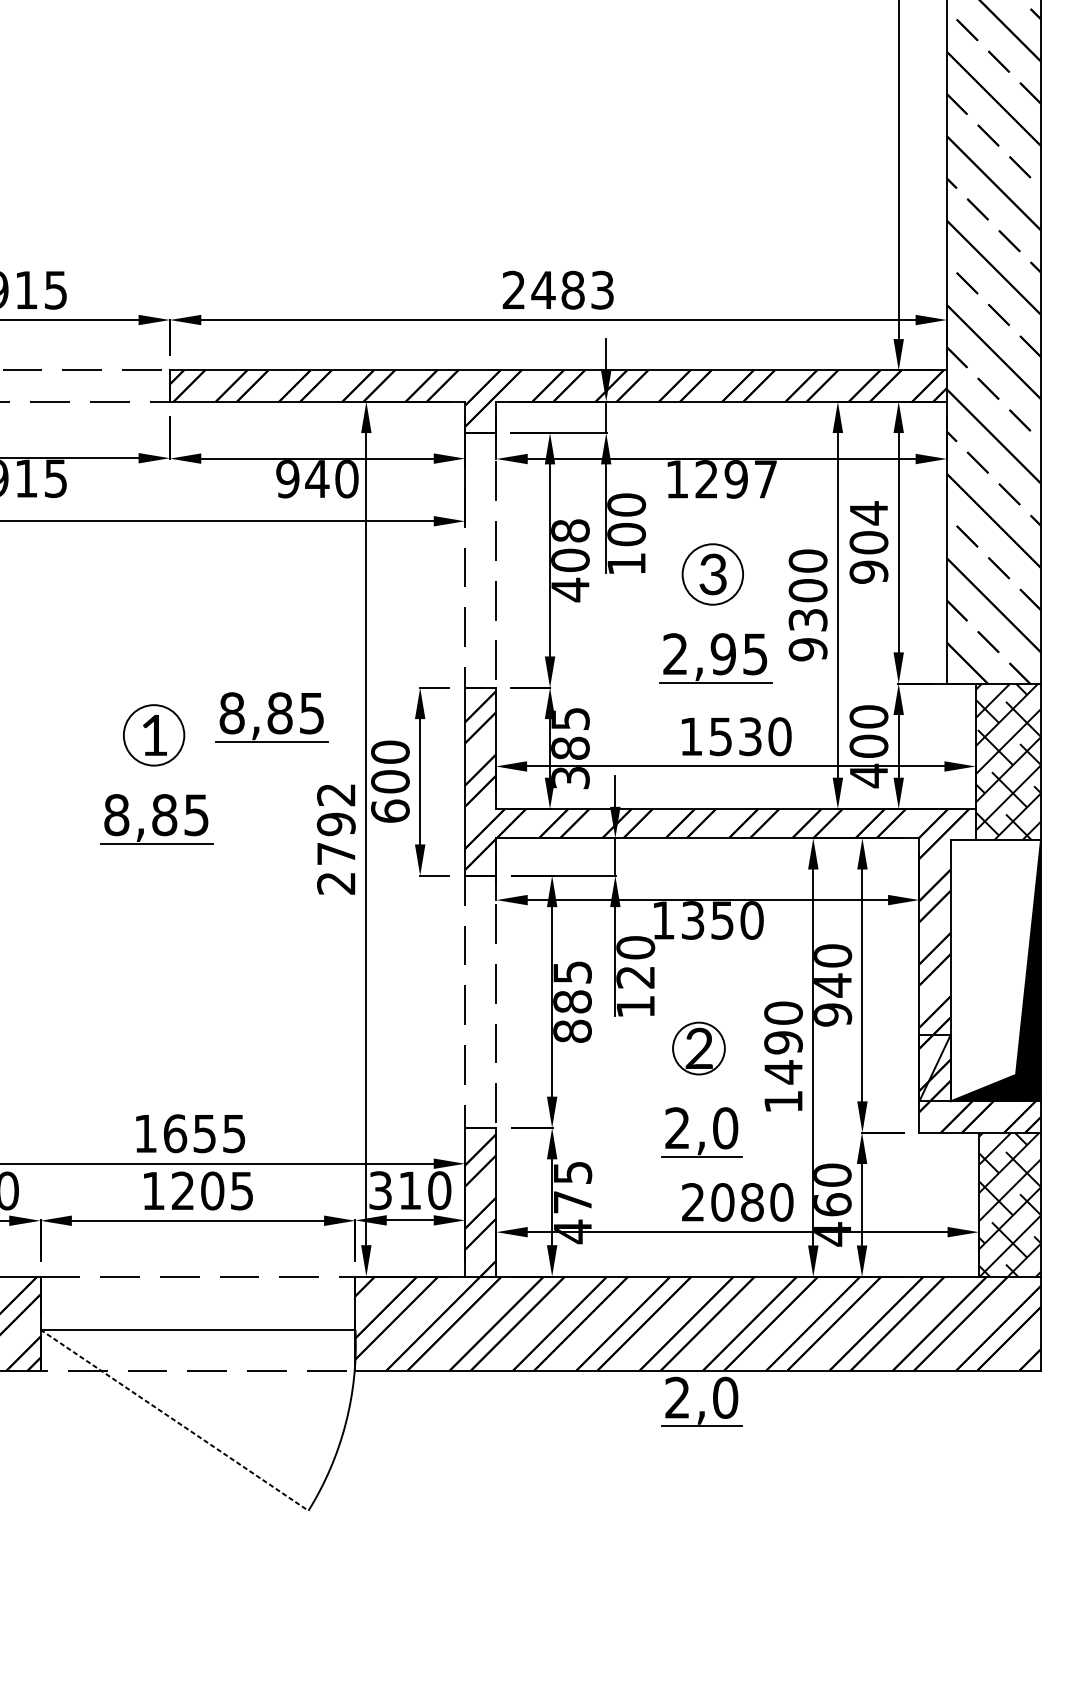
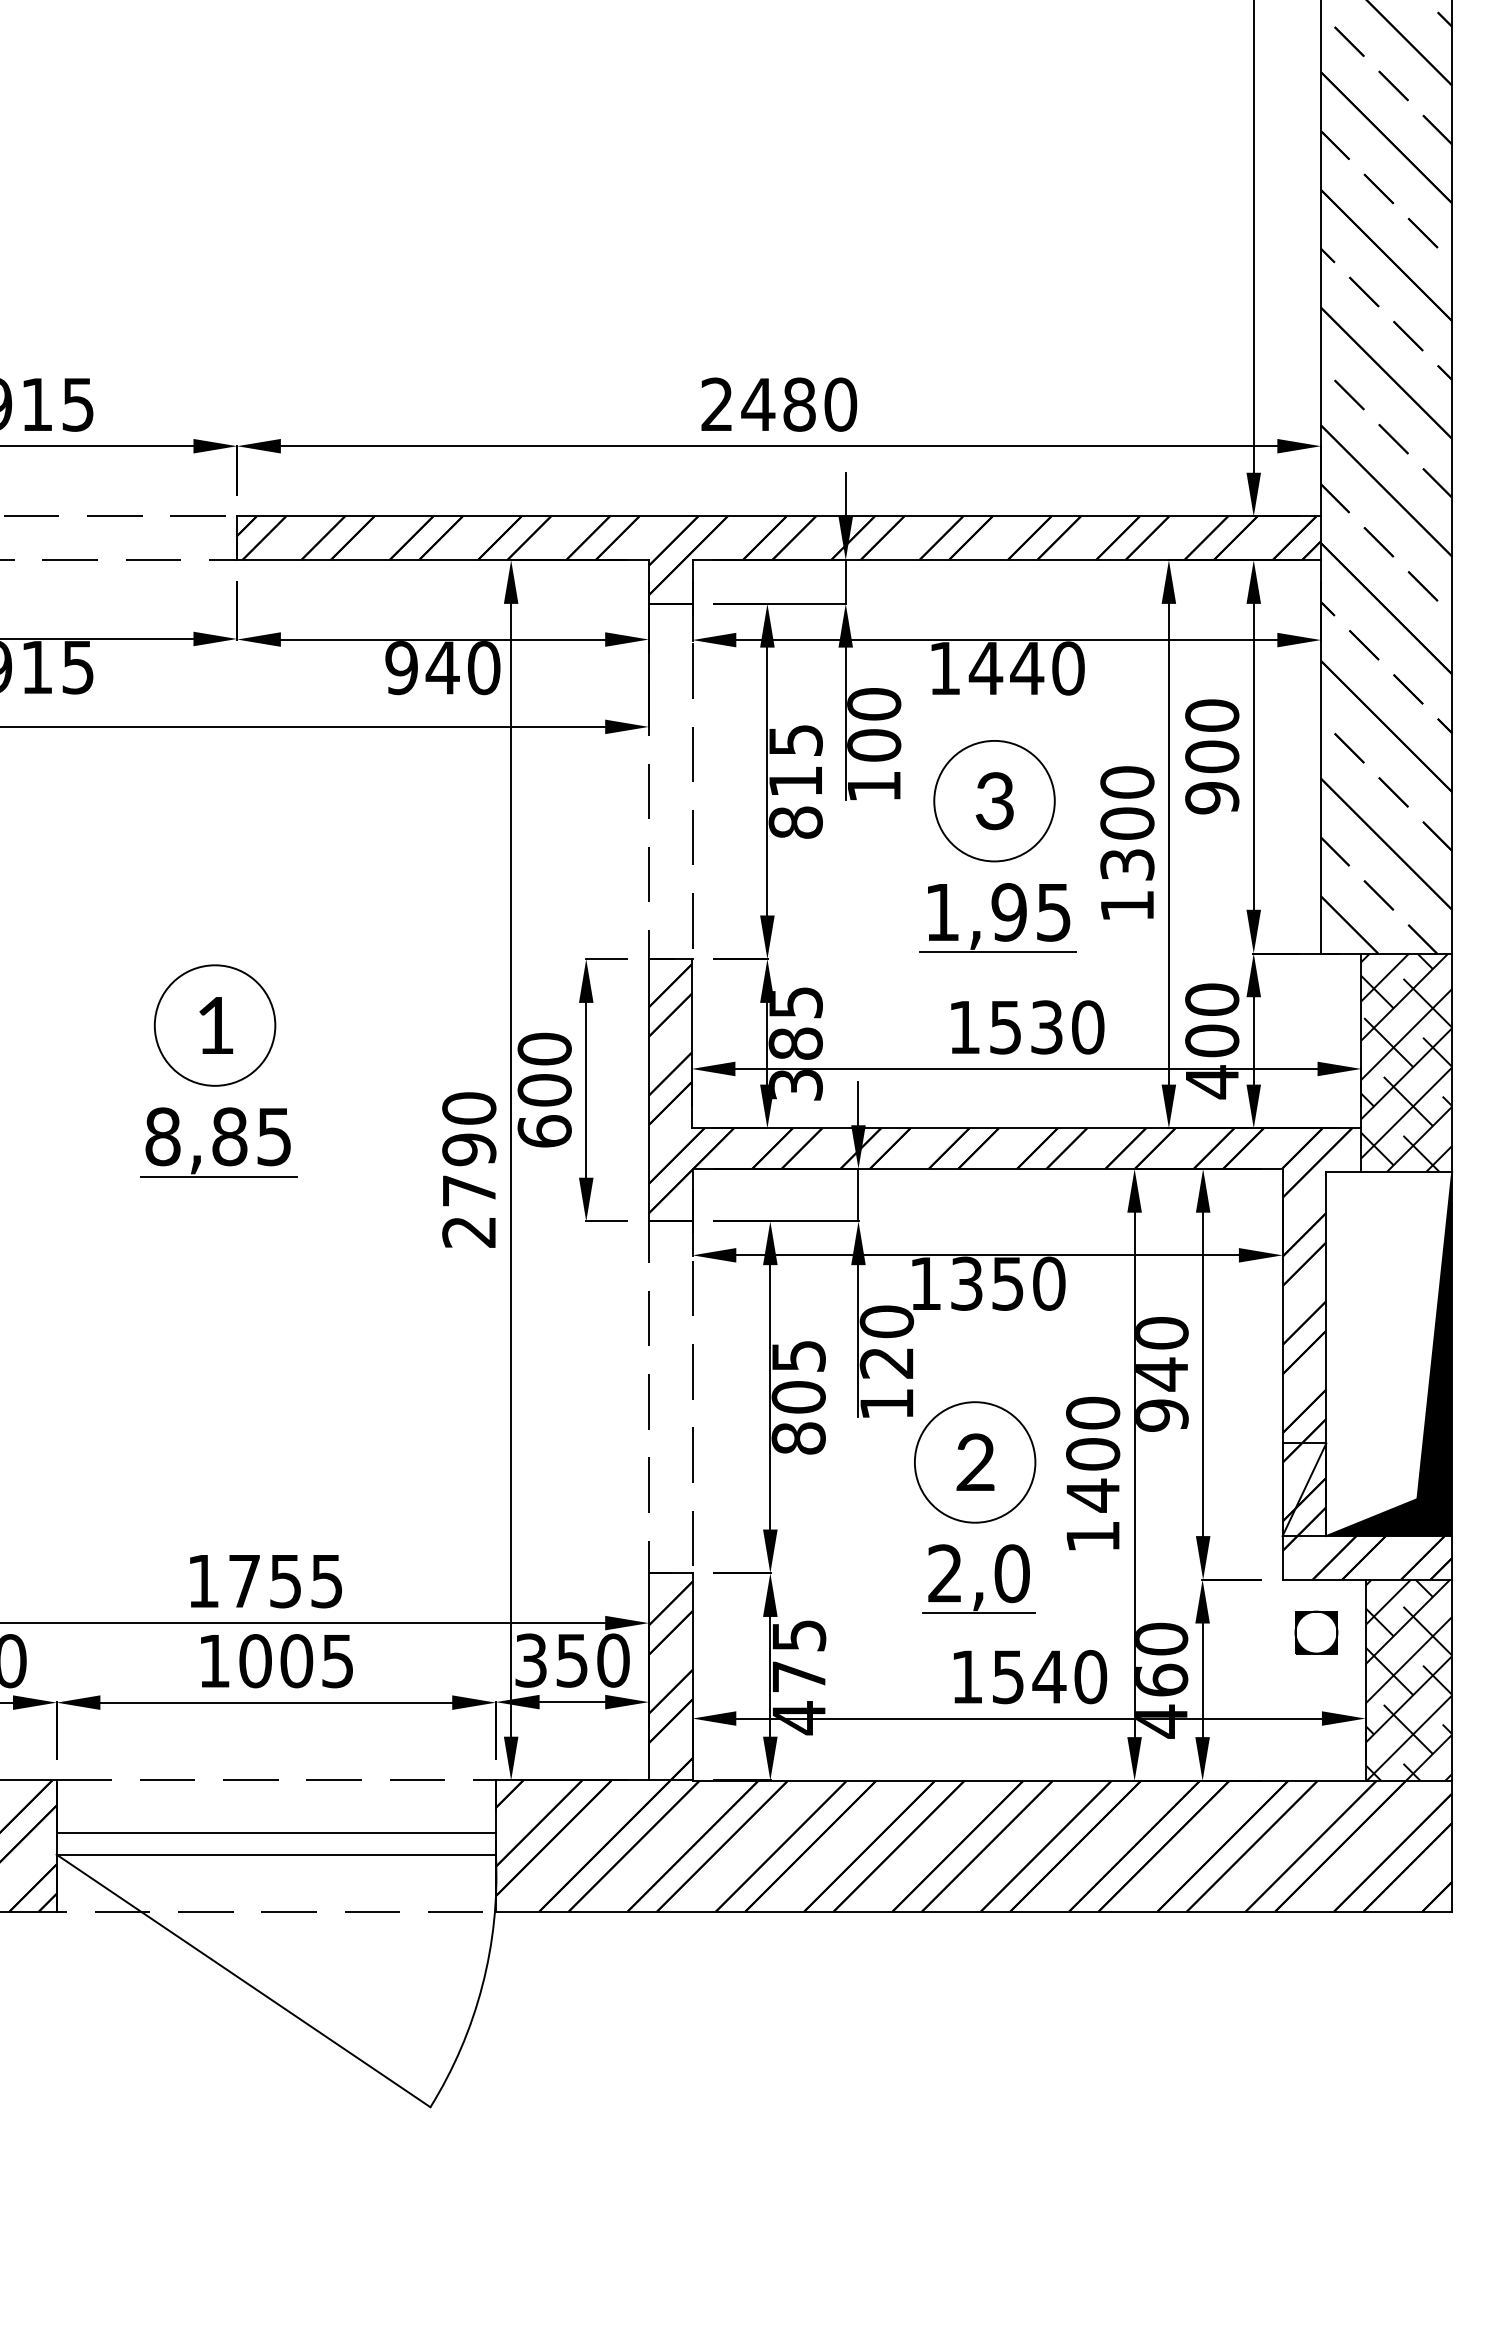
text: (602, 290) -> (840, 404), 2483 -> 2480
text: (735, 479) -> (1026, 668), 1297 -> 1440
text: (869, 513) -> (1212, 715), 904 -> 900
text: (570, 561) -> (795, 782), 408 -> 815
circle: (712, 574) -> (994, 800), size x1.43
text: (808, 650) -> (1127, 906), 9300 -> 1300
text: (674, 653) -> (941, 911), 2,95 -> 1,95
part: (271, 717) -> (379, 1000), removed
circle: (153, 735) -> (214, 1025), size x1.43
text: (336, 794) -> (469, 1108), 2792 -> 2790
text: (572, 1002) -> (798, 1397), 885 -> 805
text: (783, 1042) -> (1093, 1454), 1490 -> 1400
circle: (698, 1048) -> (974, 1462), size x1.67
text: (175, 1133) -> (244, 1581), 1655 -> 1755
part: (943, 1170) -> (1316, 1632), added
text: (409, 1190) -> (571, 1660), 310 -> 350
text: (183, 1191) -> (255, 1661), 1205 -> 1005
text: (722, 1202) -> (1008, 1676), 2080 -> 1540
line: (197, 1313) -> (275, 1832), added
part: (701, 1411) -> (978, 1968), removed
line: (174, 1419) -> (243, 1980), dashed -> solid

